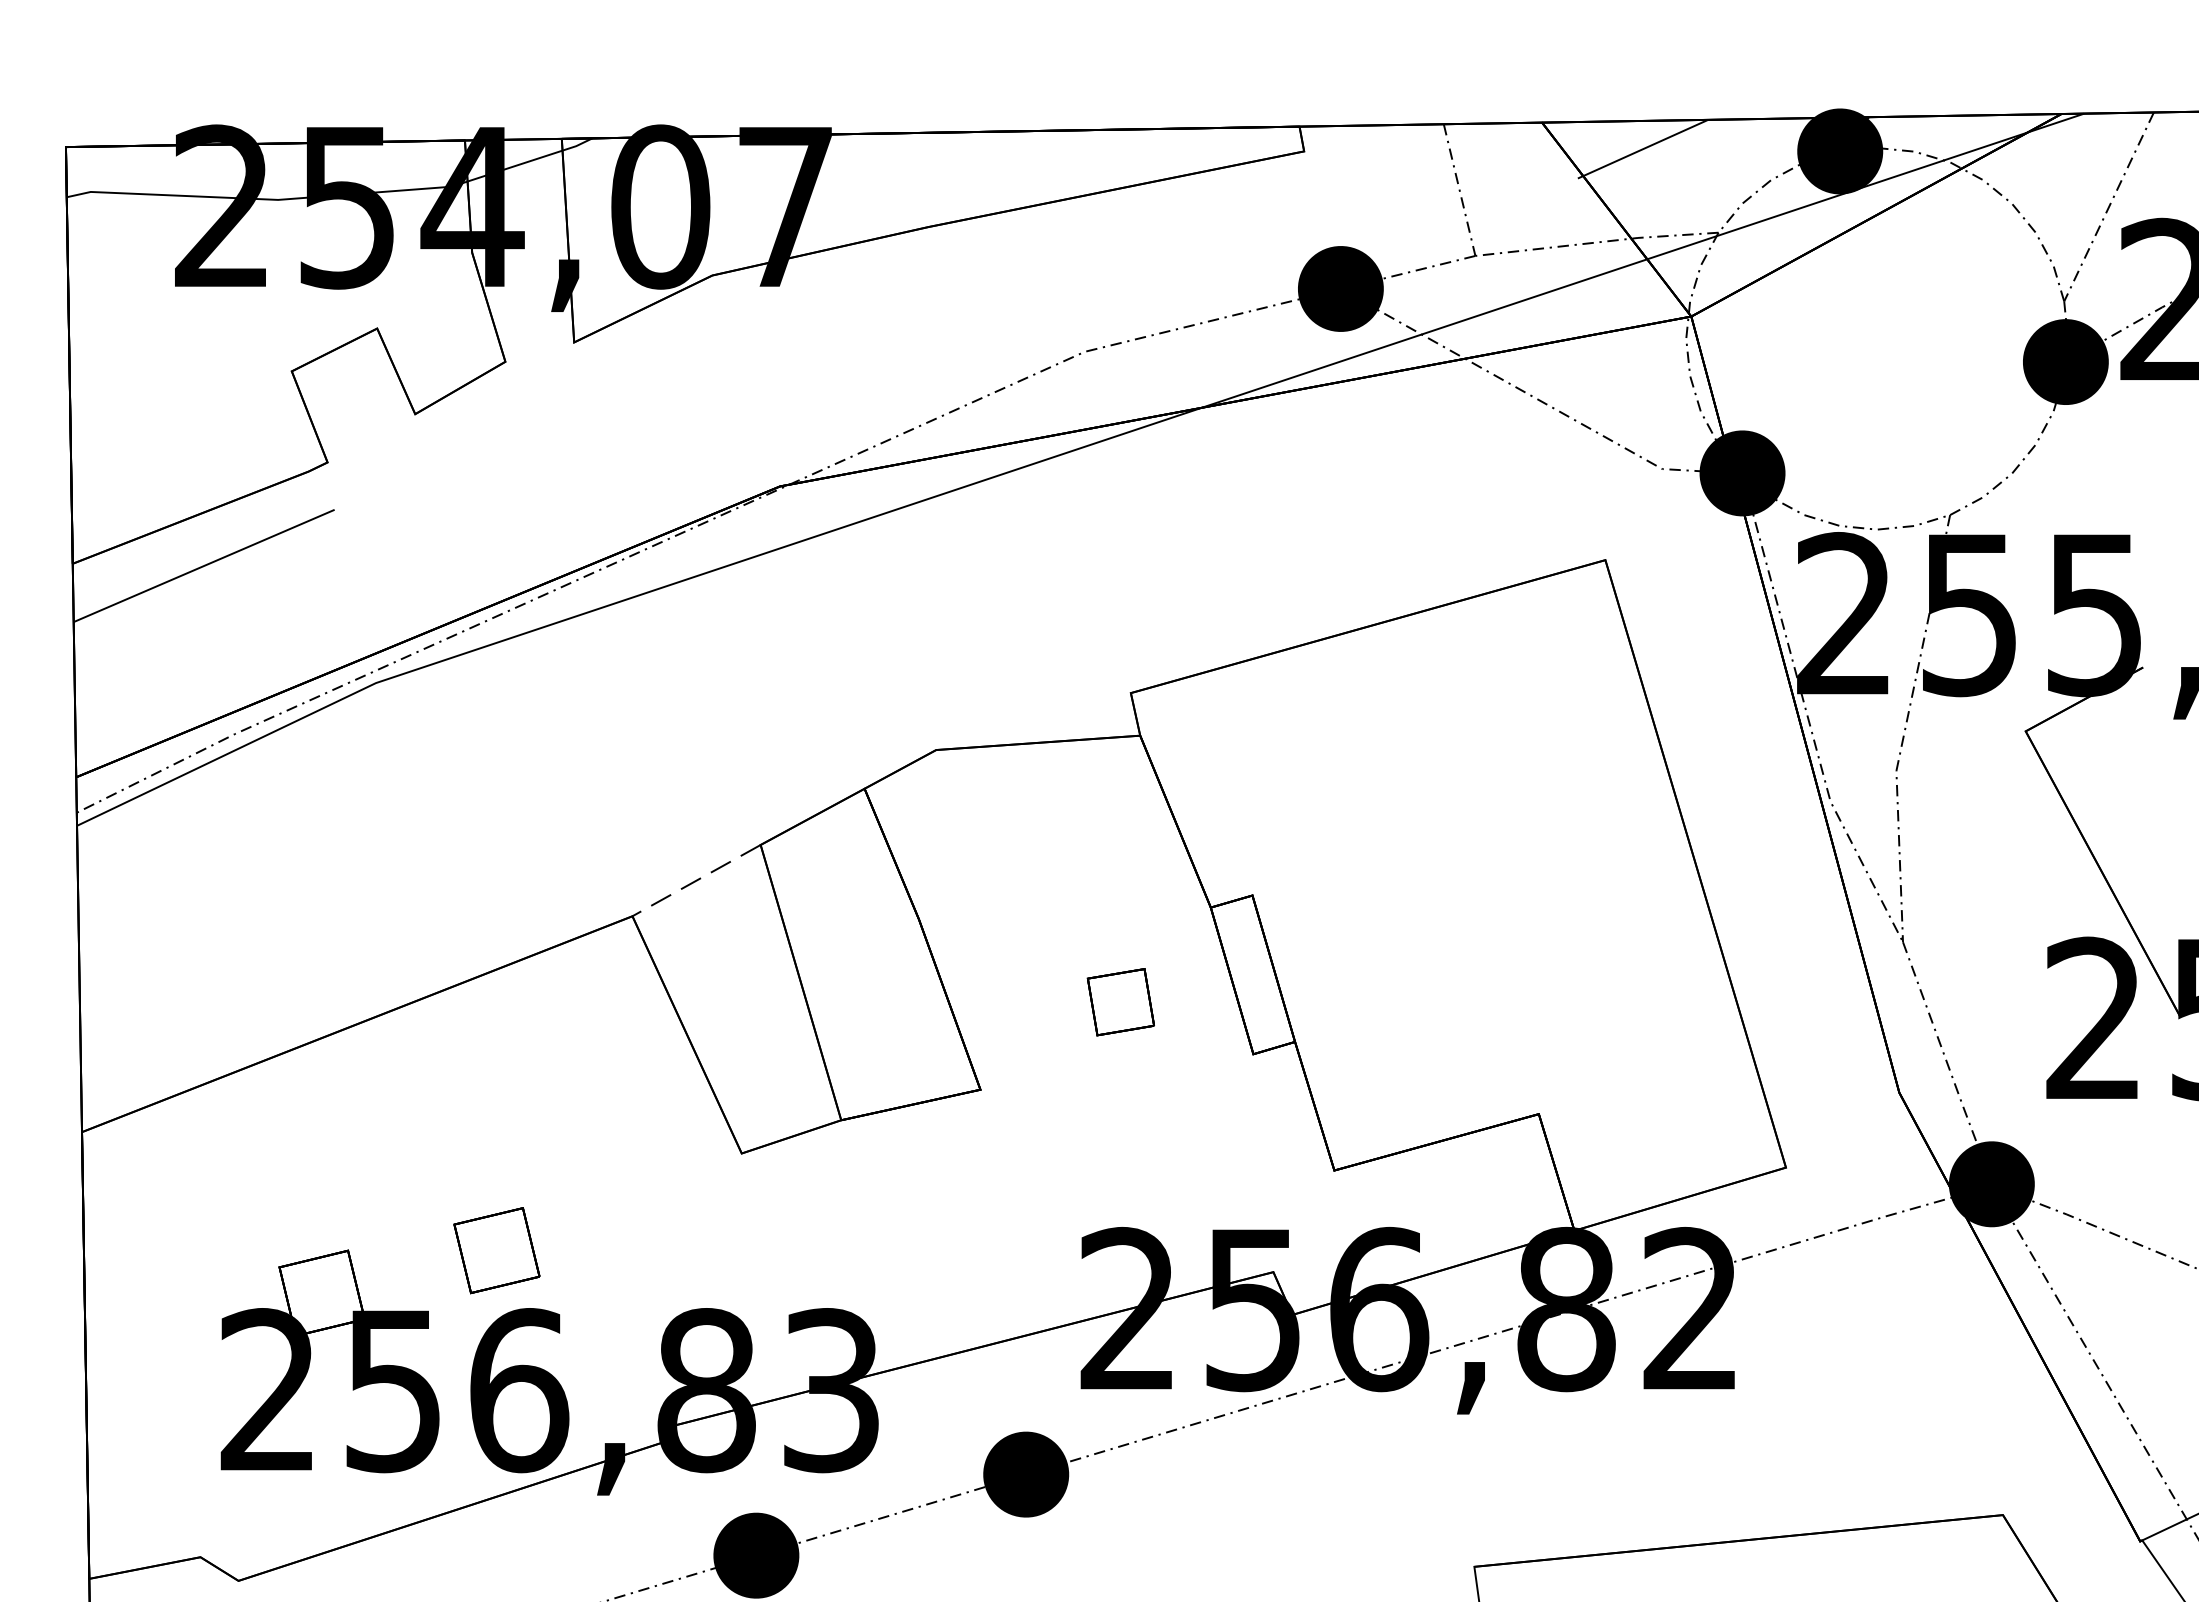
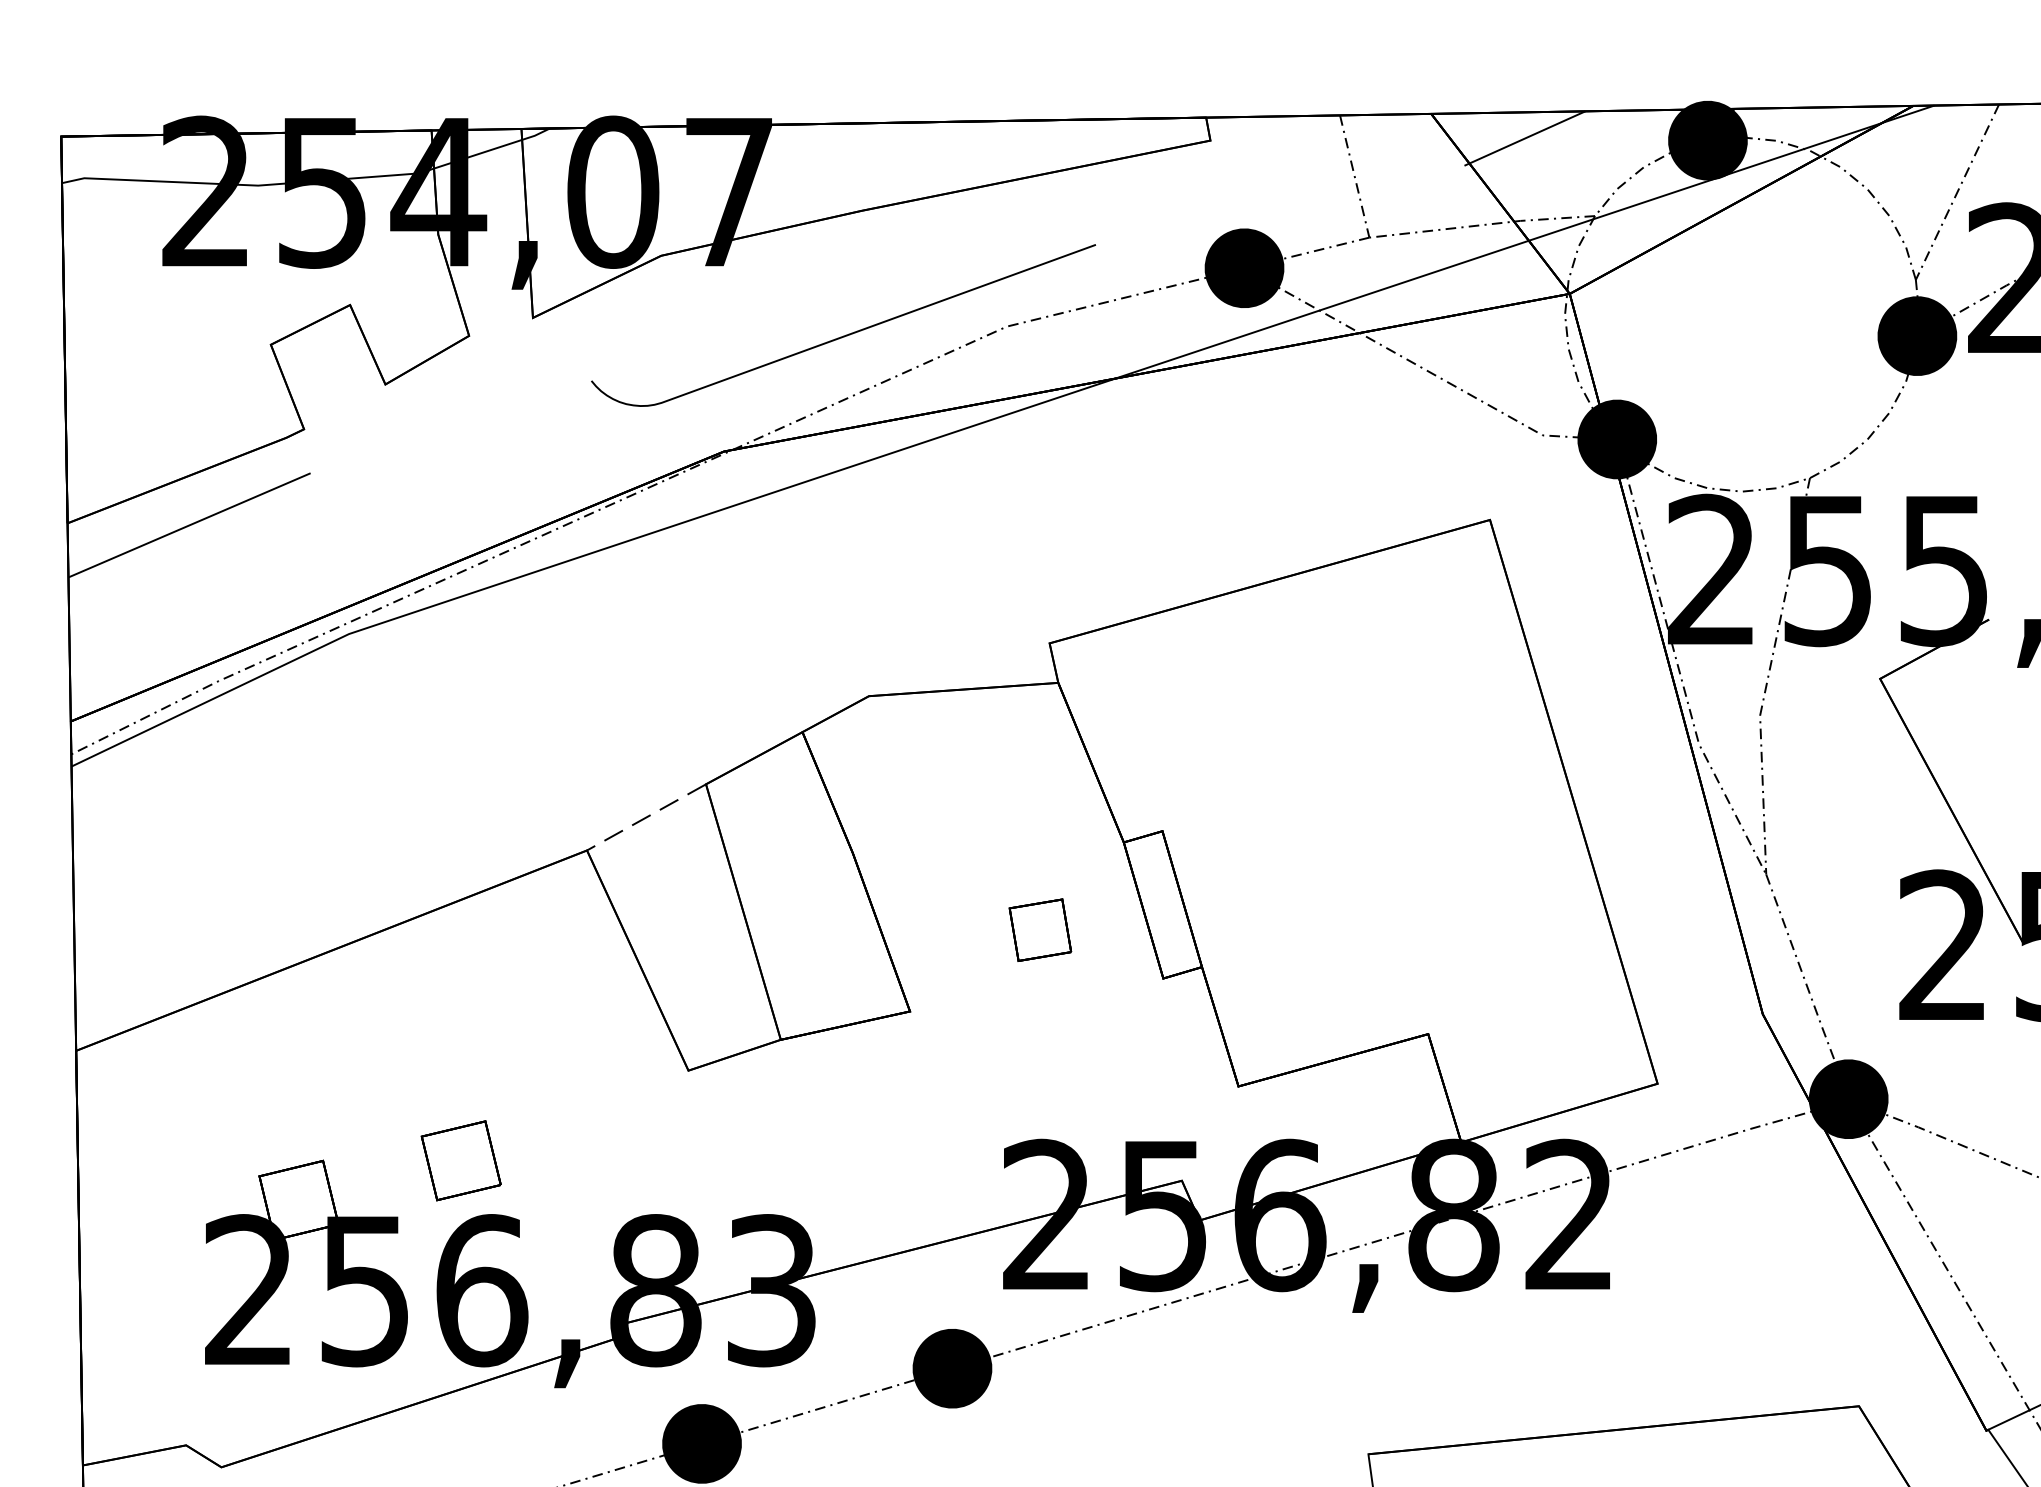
curve: (911, 360) -> (846, 334), added

